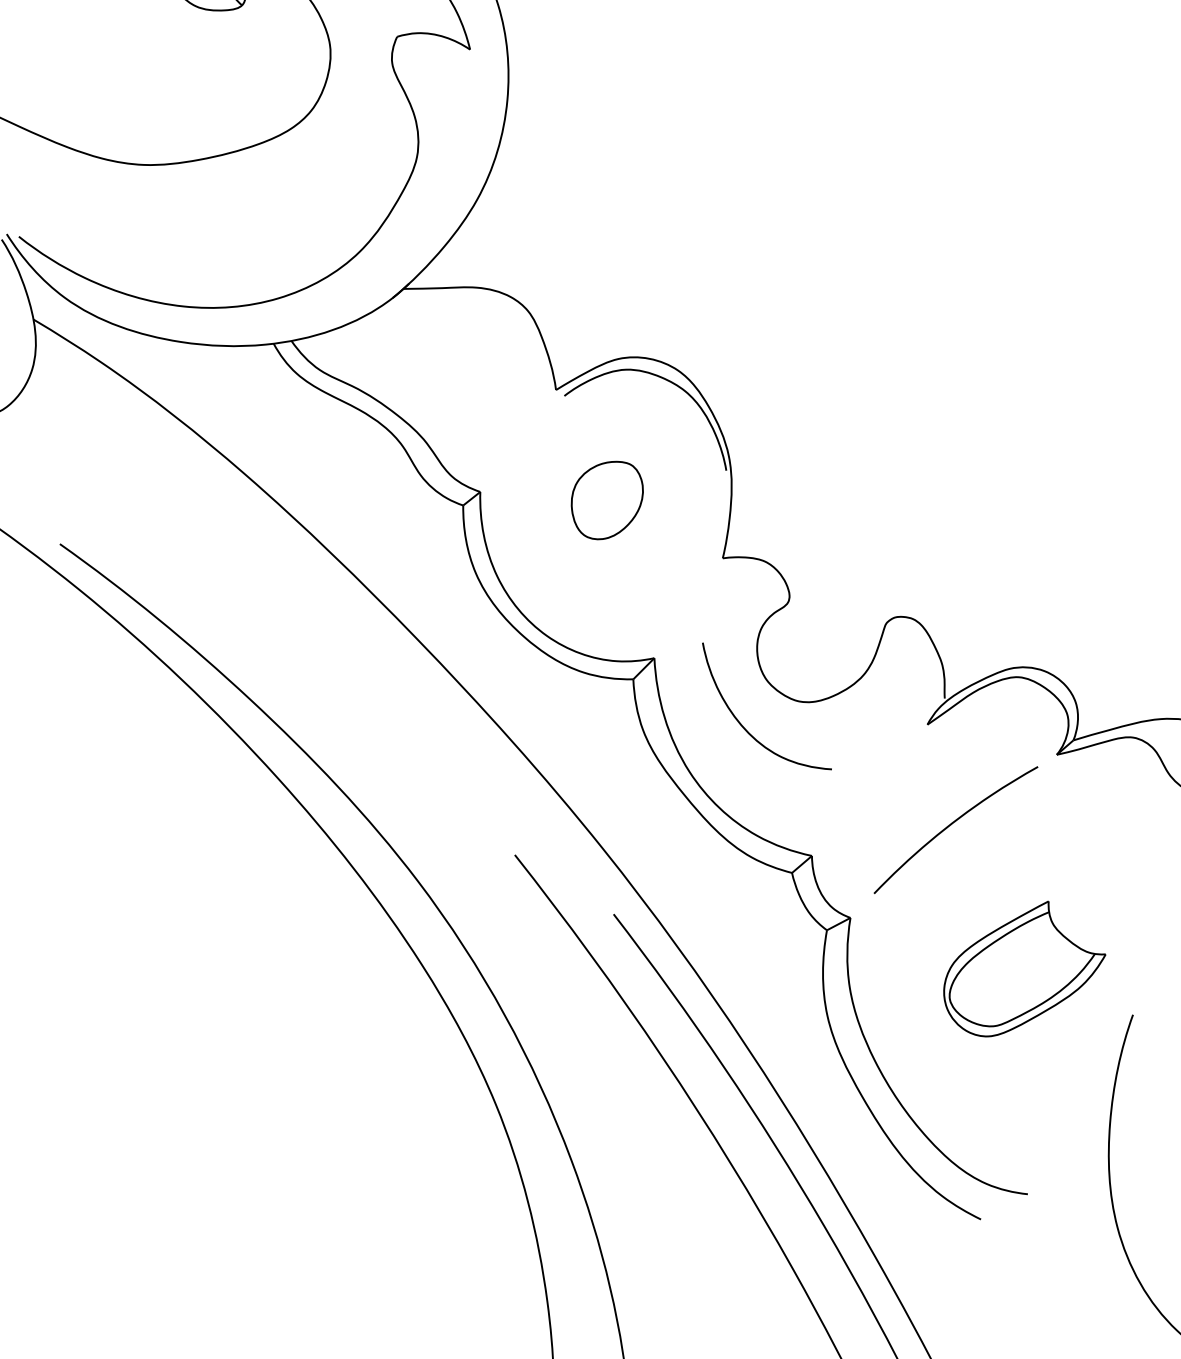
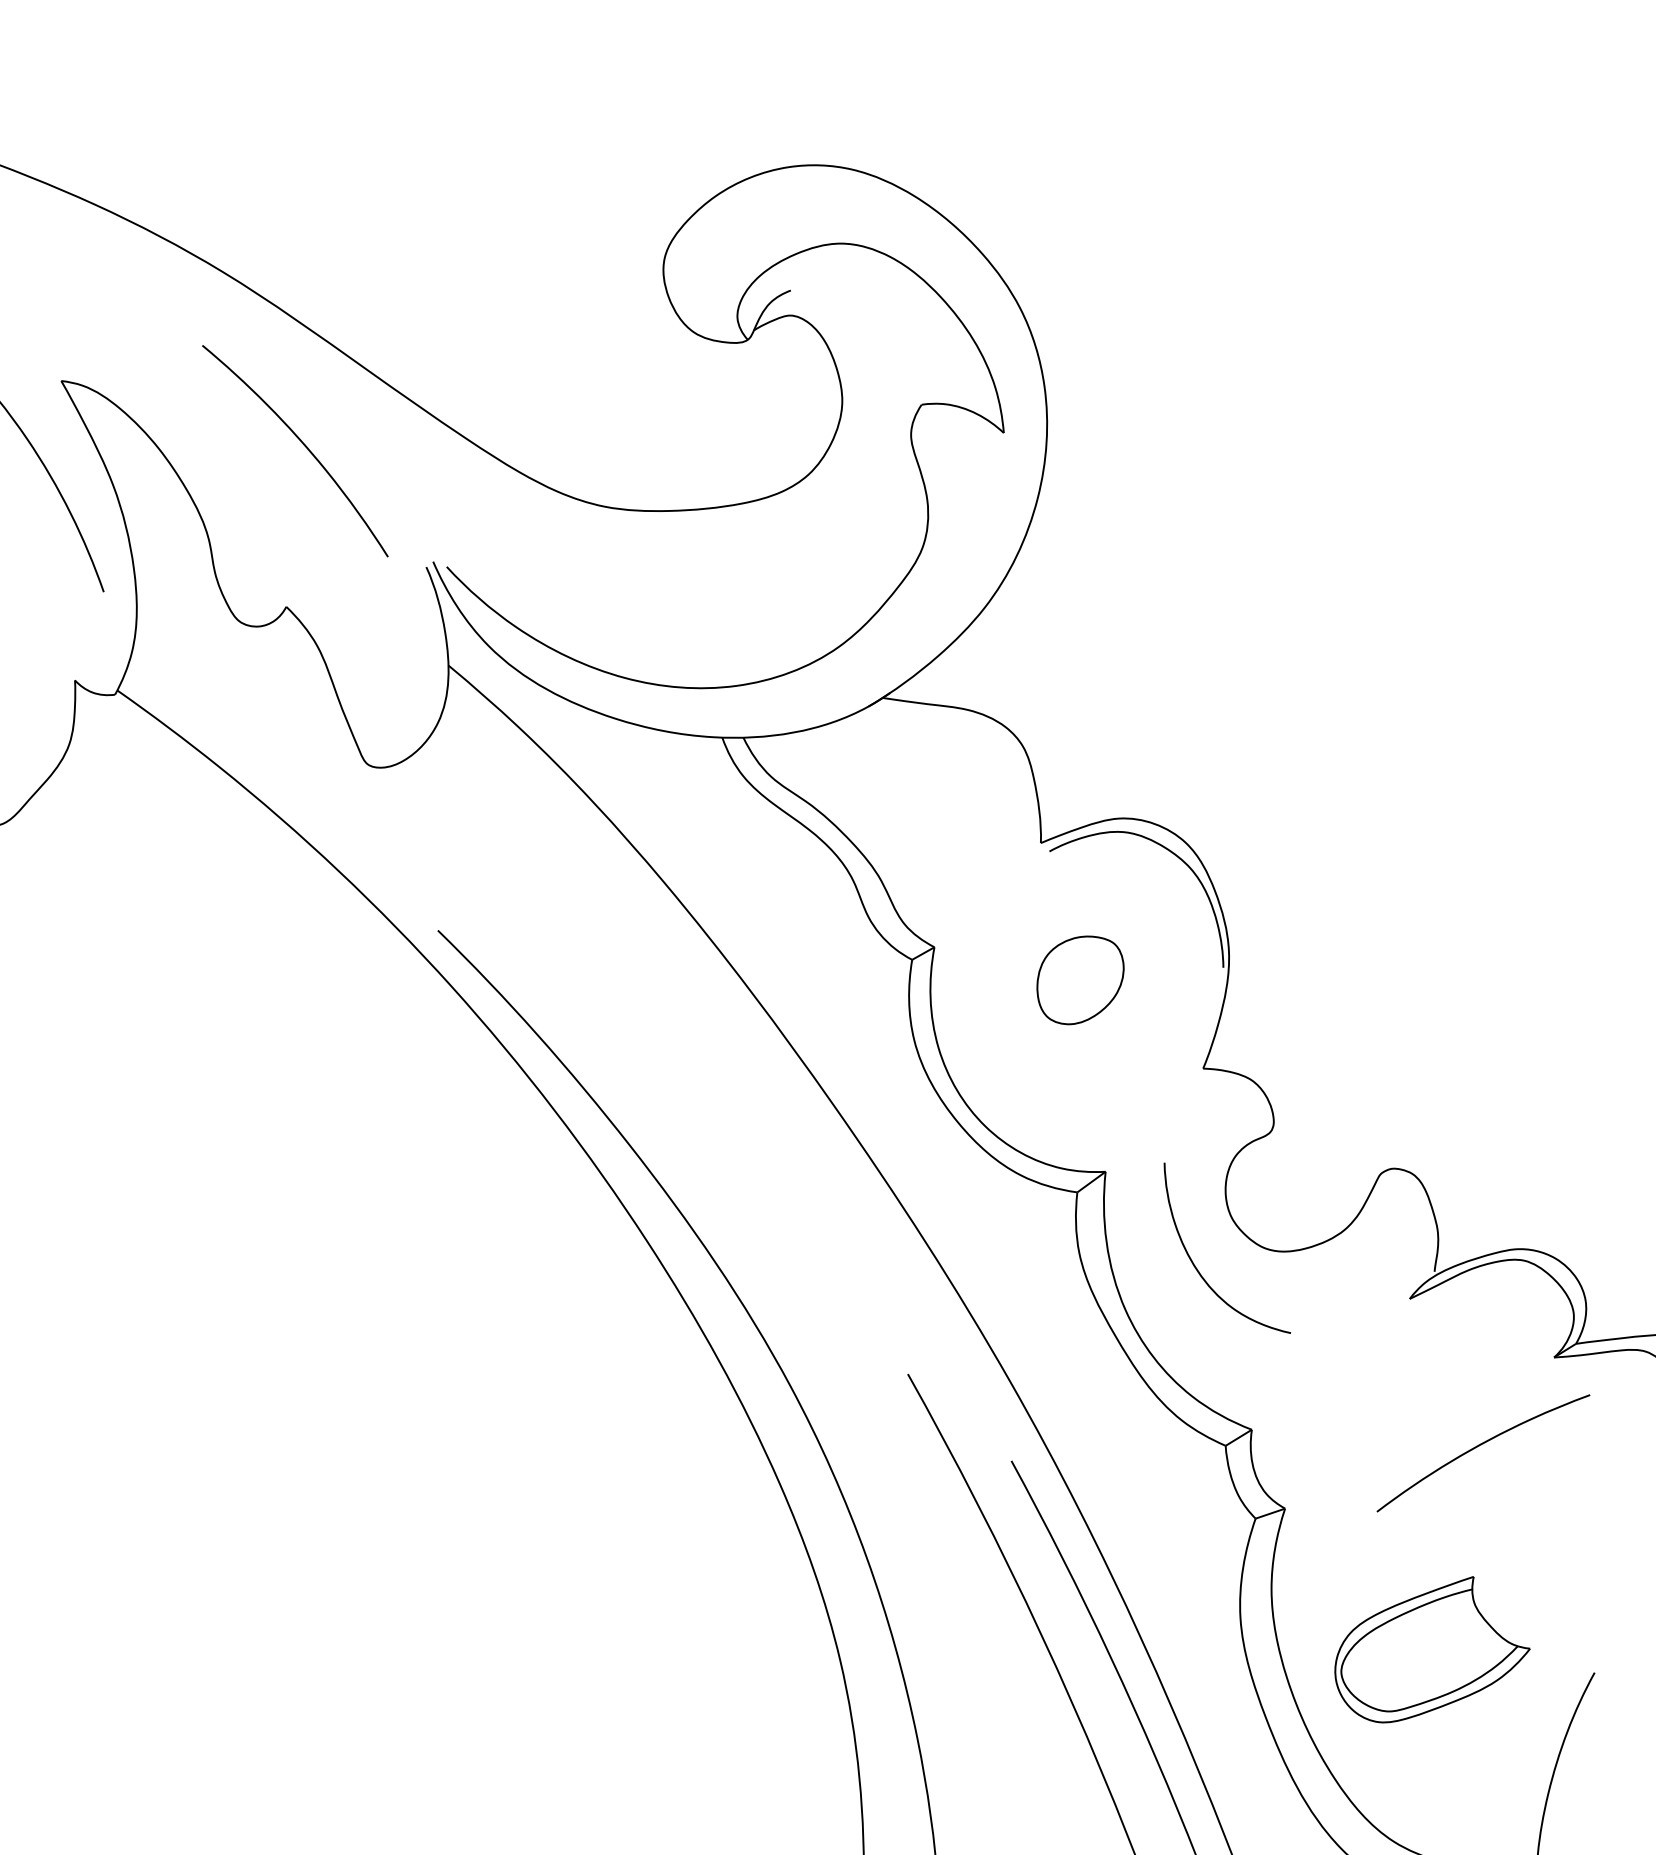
curve: (951, 824) -> (1479, 1446), moved
part: (1023, 968) -> (1432, 1649), moved

